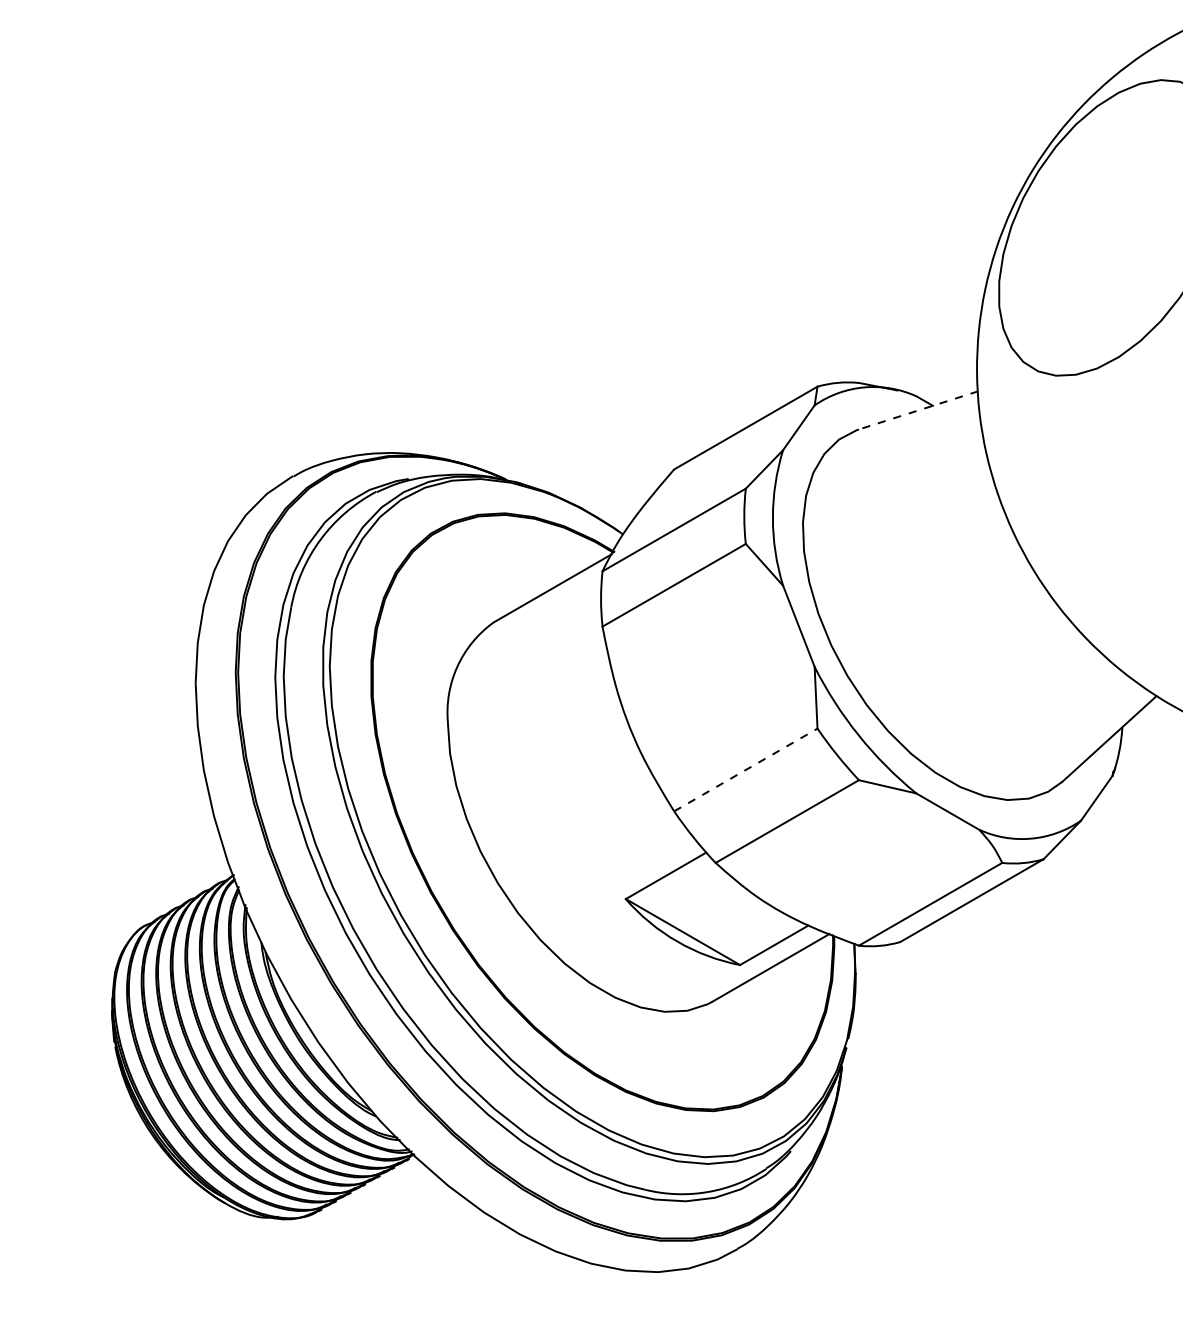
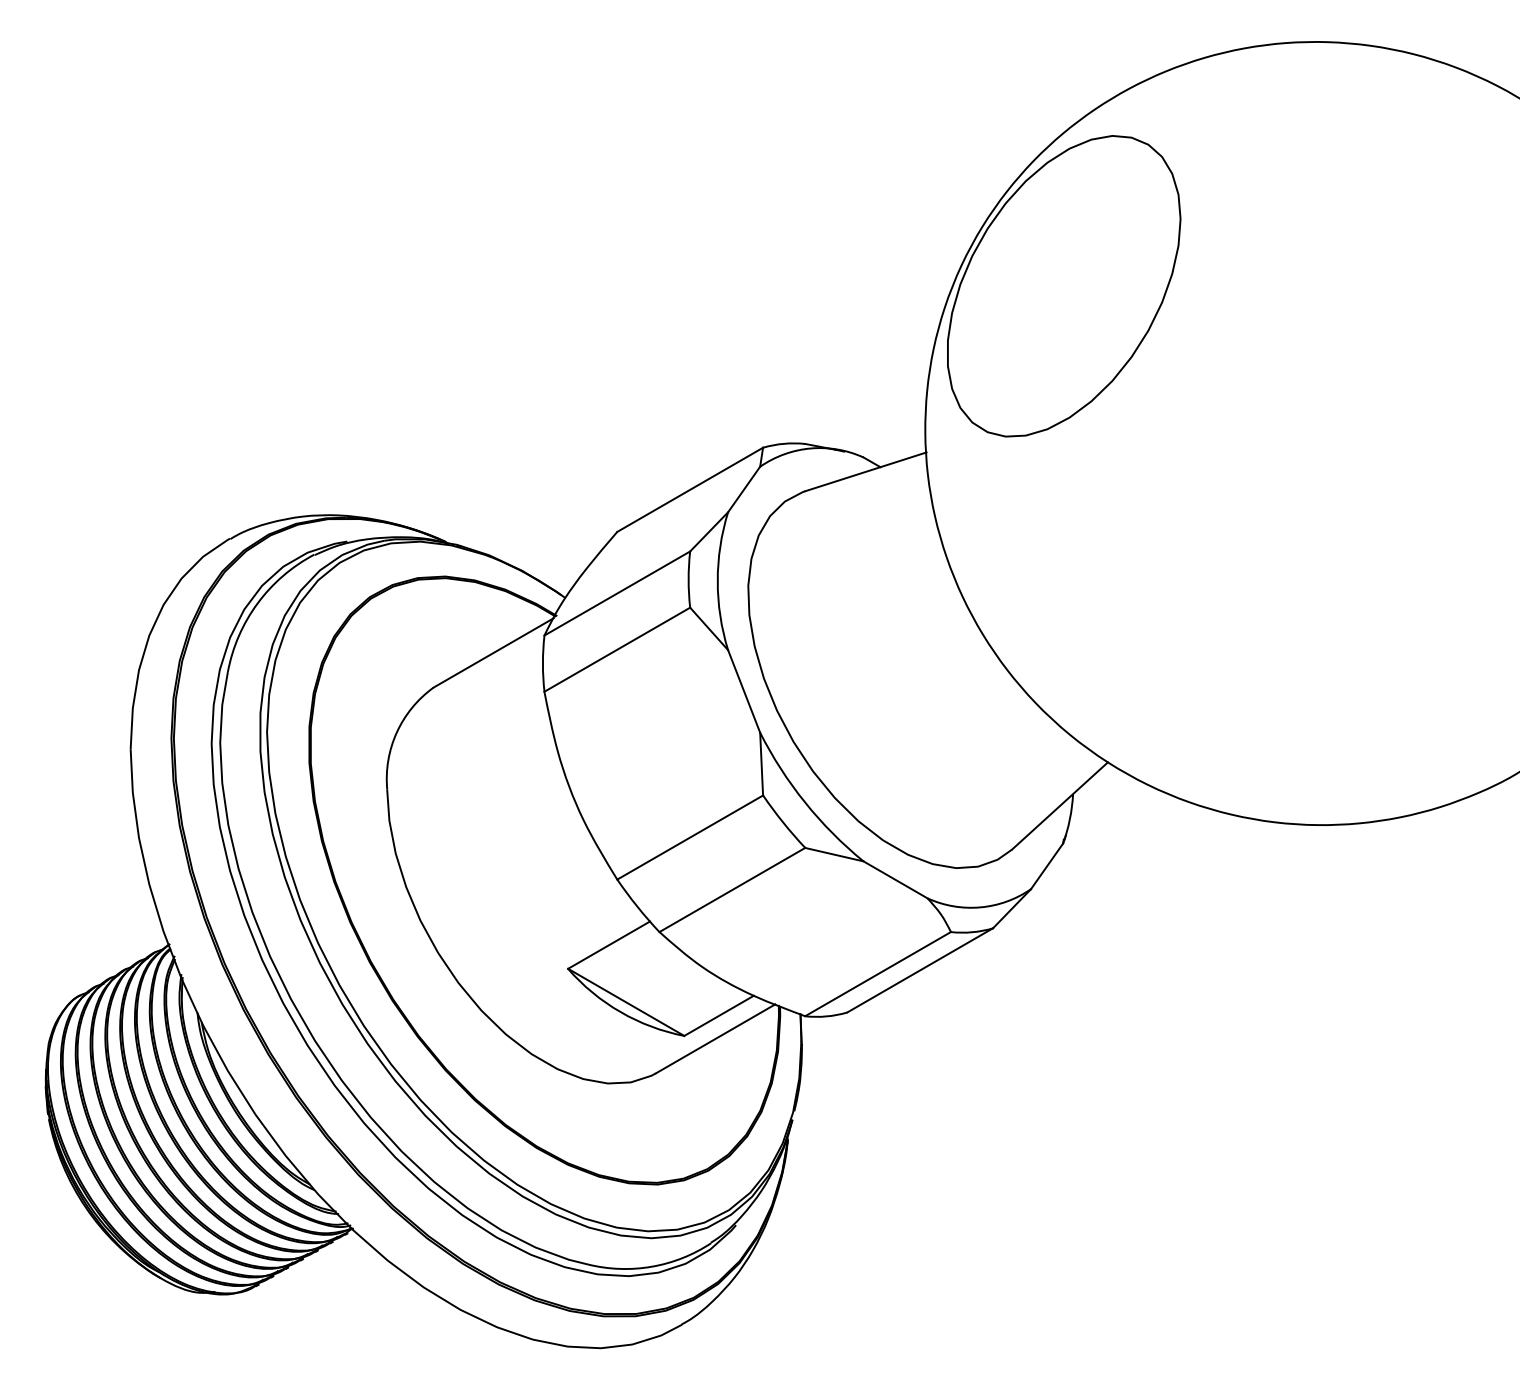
line: (918, 410) -> (865, 471), dashed -> solid
line: (746, 769) -> (690, 837), dashed -> solid

